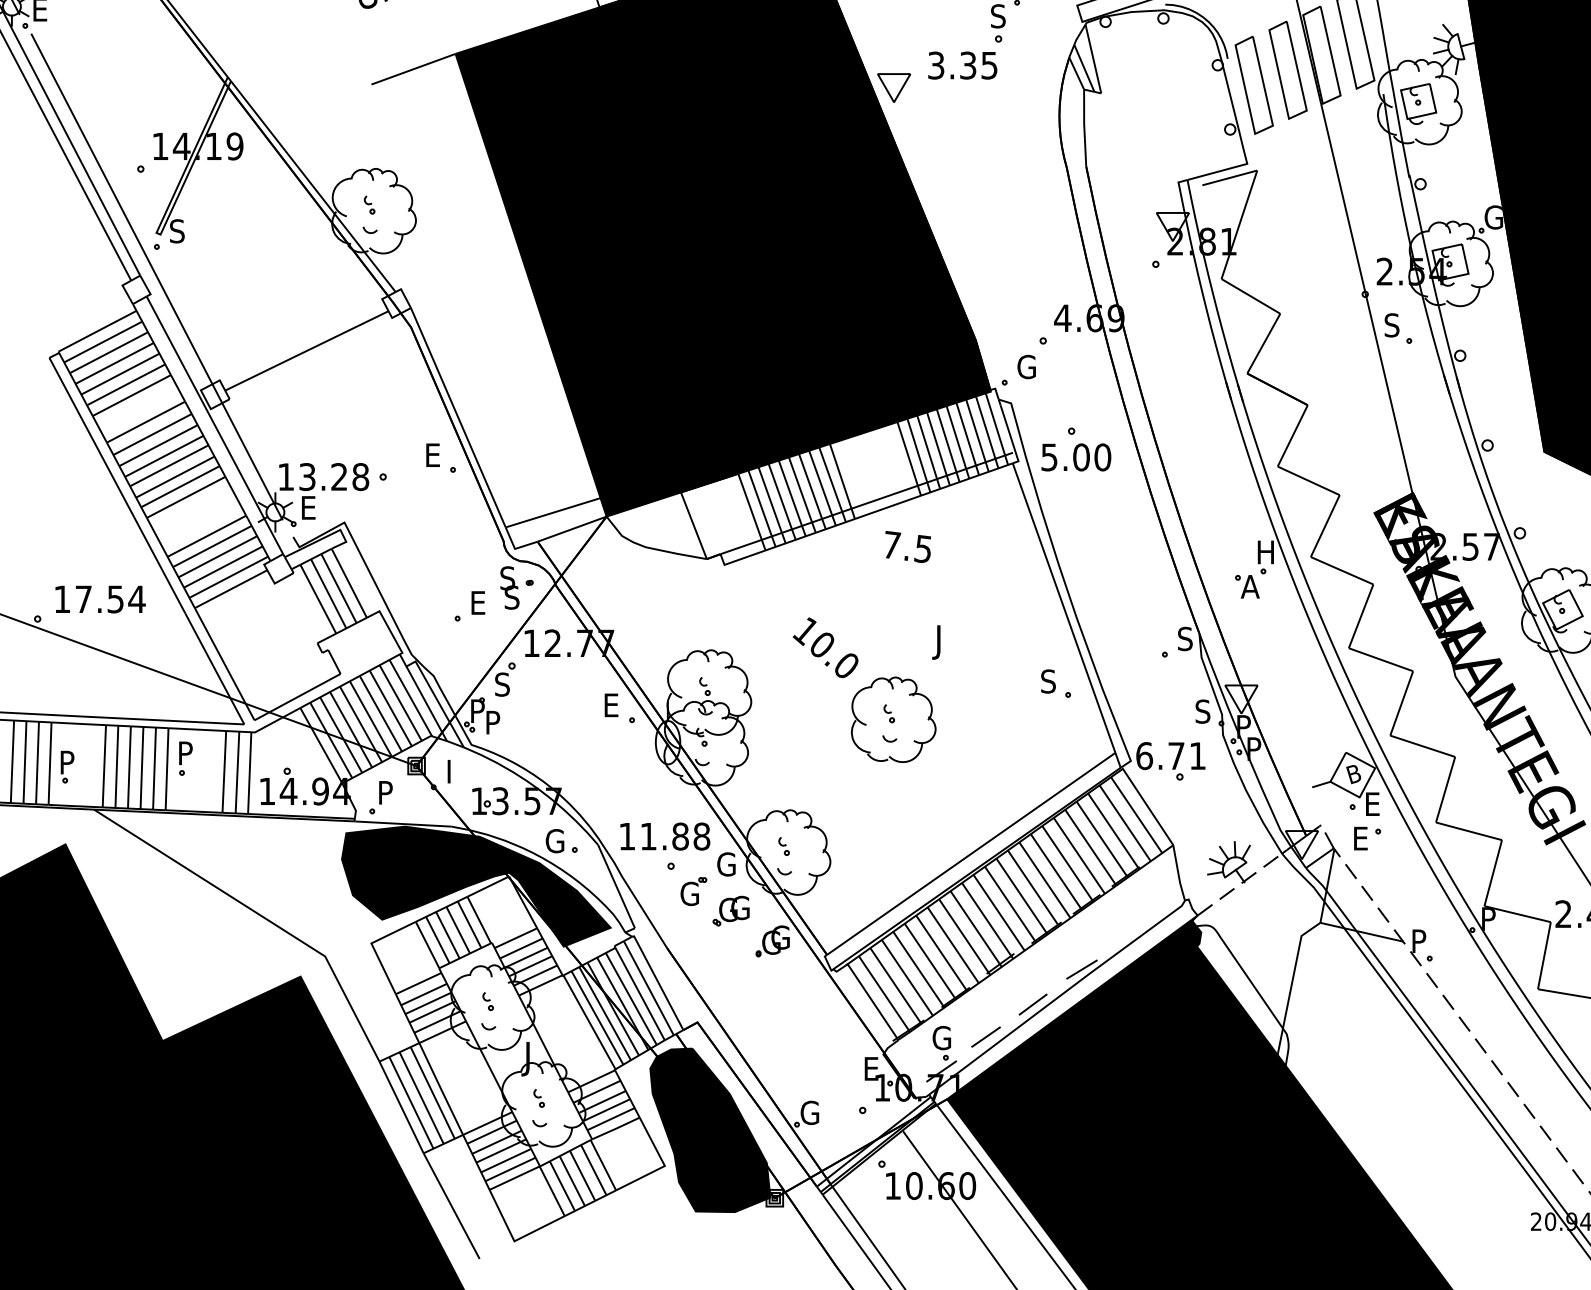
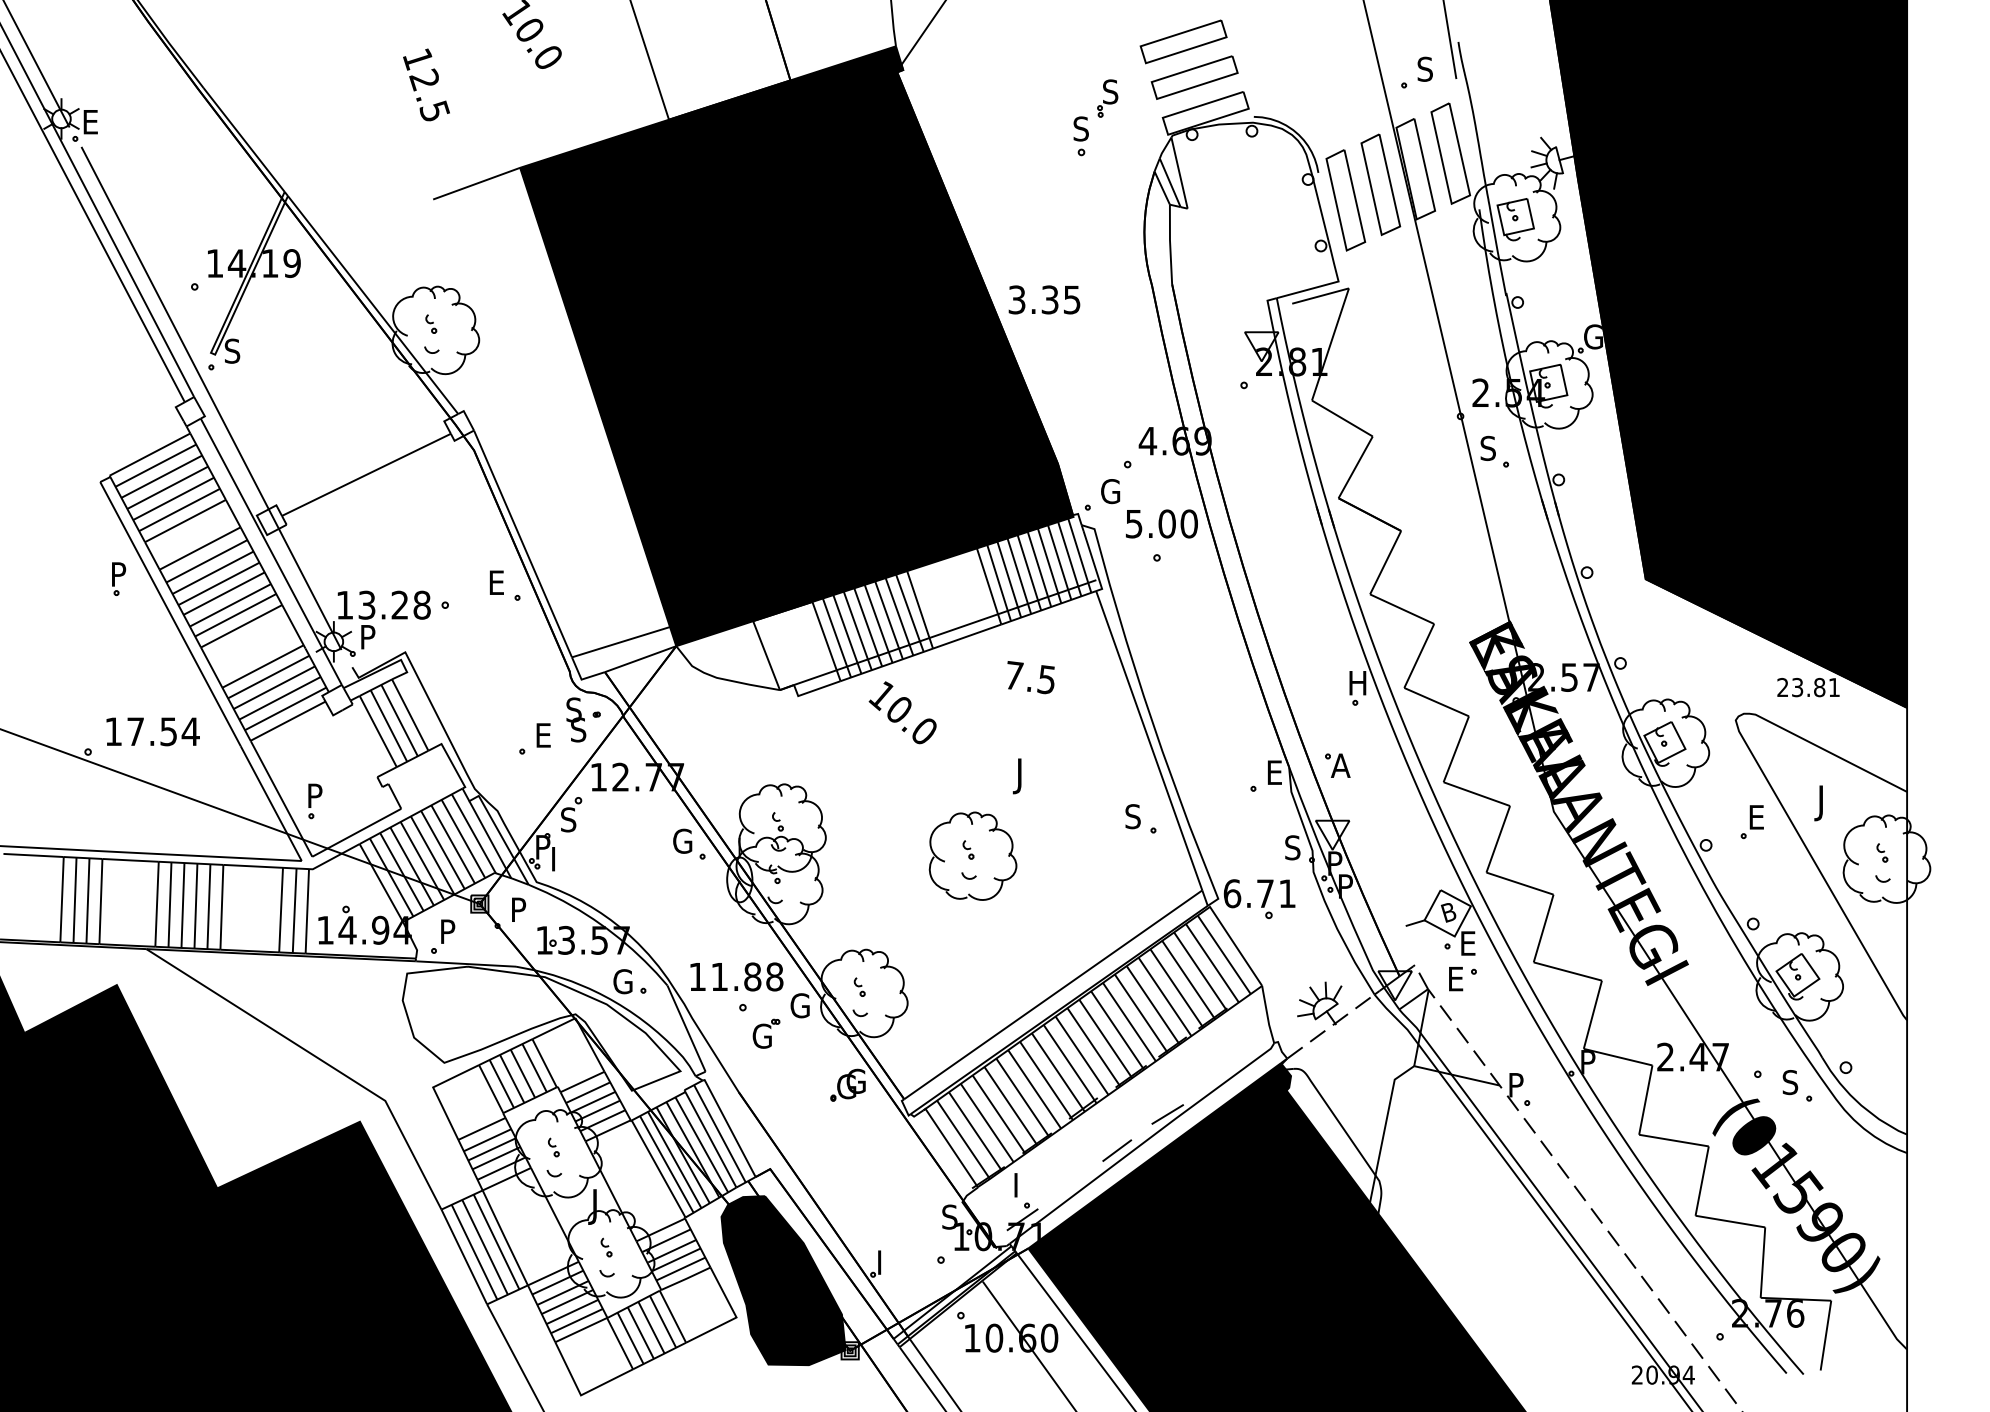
text: (962, 65) -> (1044, 299), moved
part: (894, 87) -> (973, 202), removed
text: (1075, 456) -> (1161, 523), moved
text: (309, 508) -> (369, 637), E -> P
text: (907, 546) -> (1030, 677), moved
part: (1247, 586) -> (1337, 765), moved
text: (1185, 638) -> (1274, 772), S -> E
text: (825, 647) -> (902, 712), moved
text: (612, 704) -> (682, 840), E -> G
text: (494, 718) -> (560, 854), P -> I
part: (186, 758) -> (315, 801), moved
part: (68, 766) -> (119, 578), moved
text: (455, 766) -> (520, 904), I -> P
fill: (476, 886) -> (541, 1028), removed
part: (730, 910) -> (804, 1053), removed
text: (941, 1037) -> (1022, 1184), G -> I
line: (986, 1037) -> (1068, 1184), removed
text: (870, 1068) -> (949, 1216), E -> S
text: (809, 1112) -> (886, 1262), G -> I

